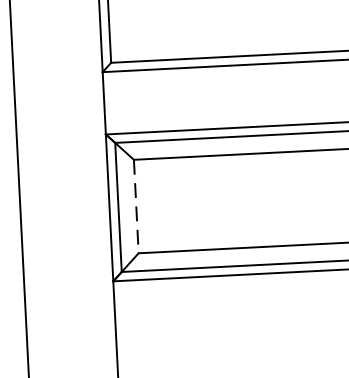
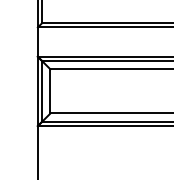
line: (136, 206) -> (50, 91), dashed -> solid

